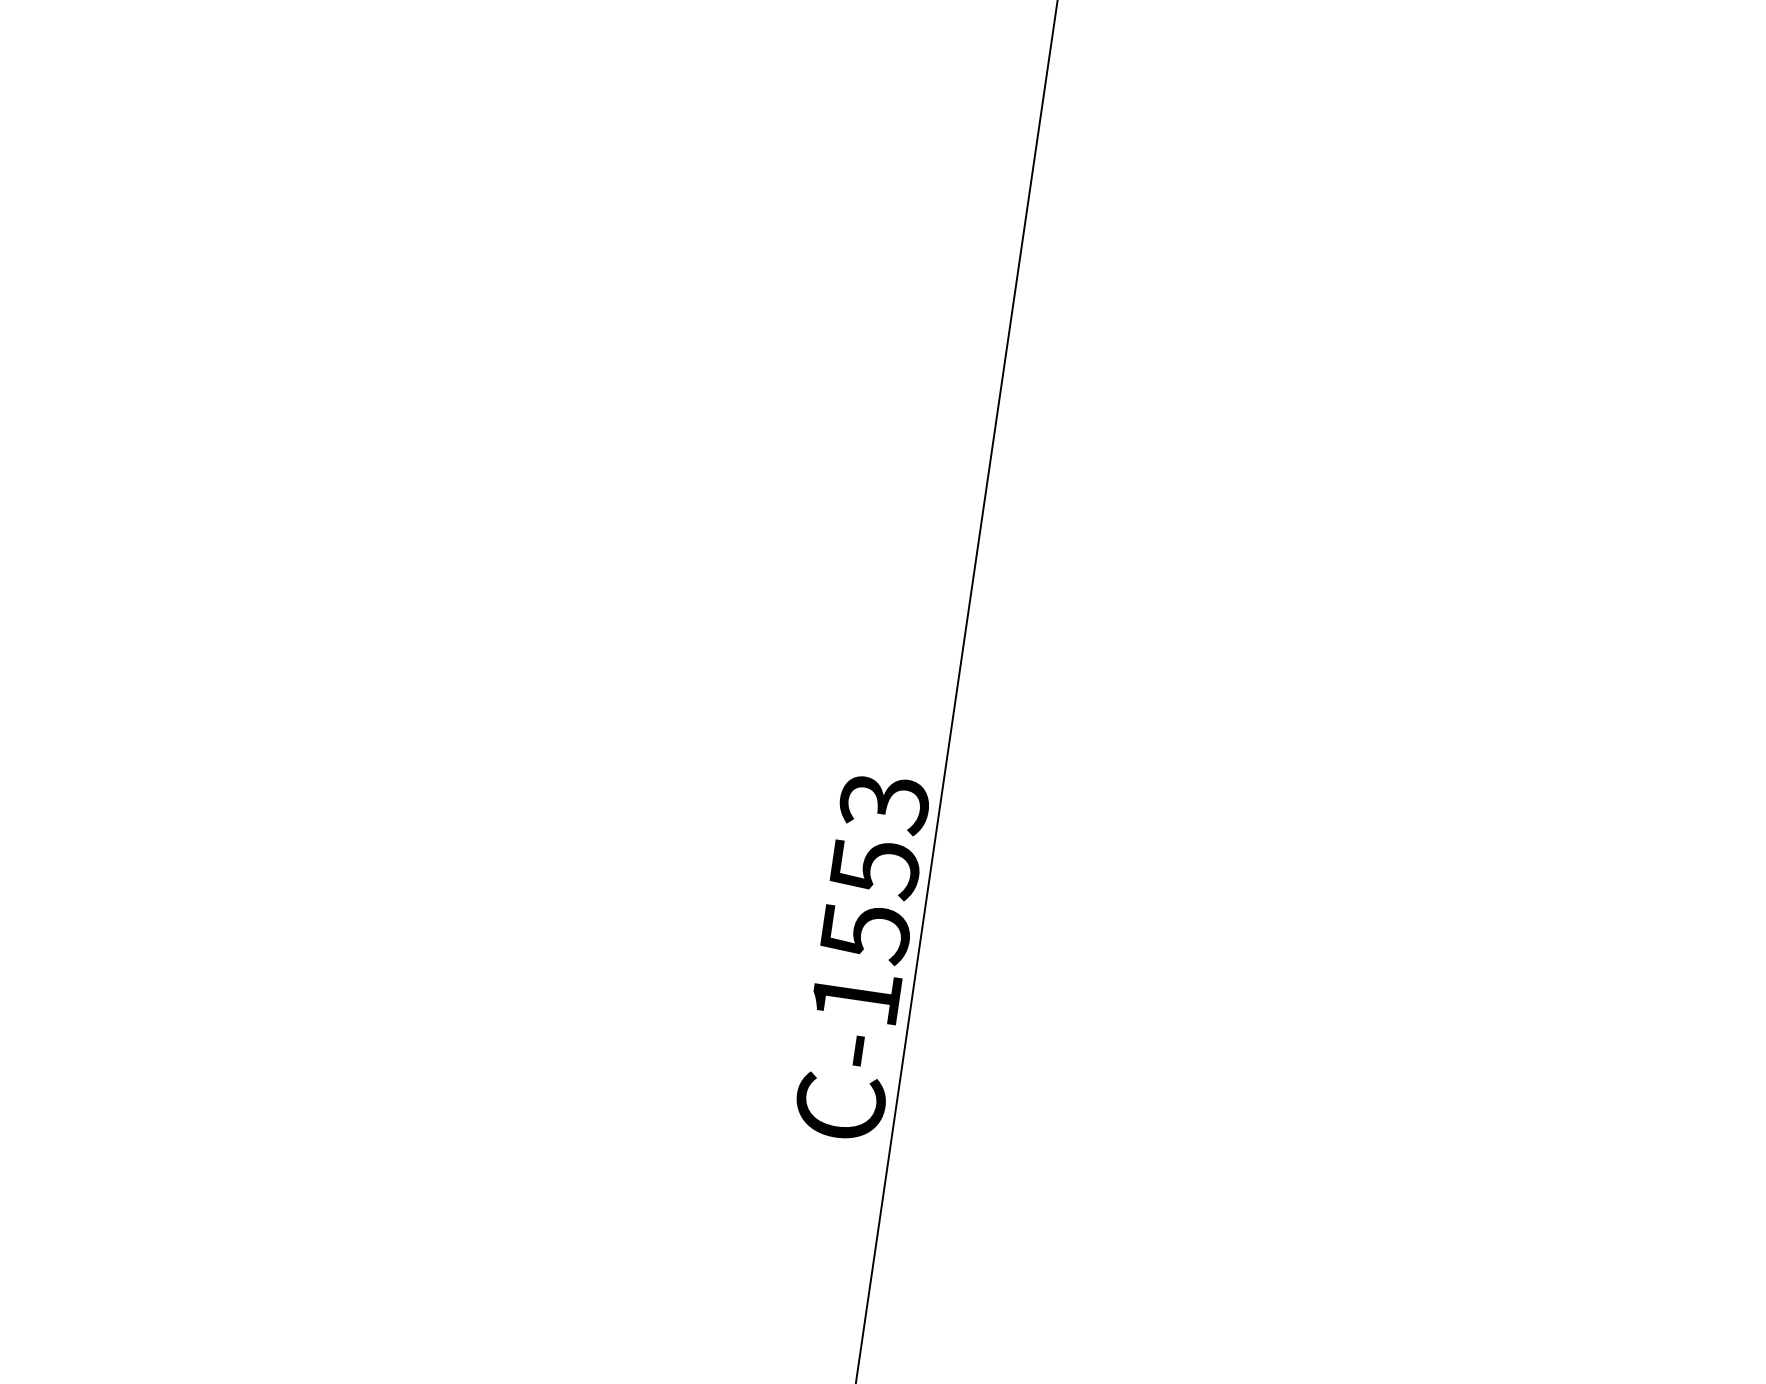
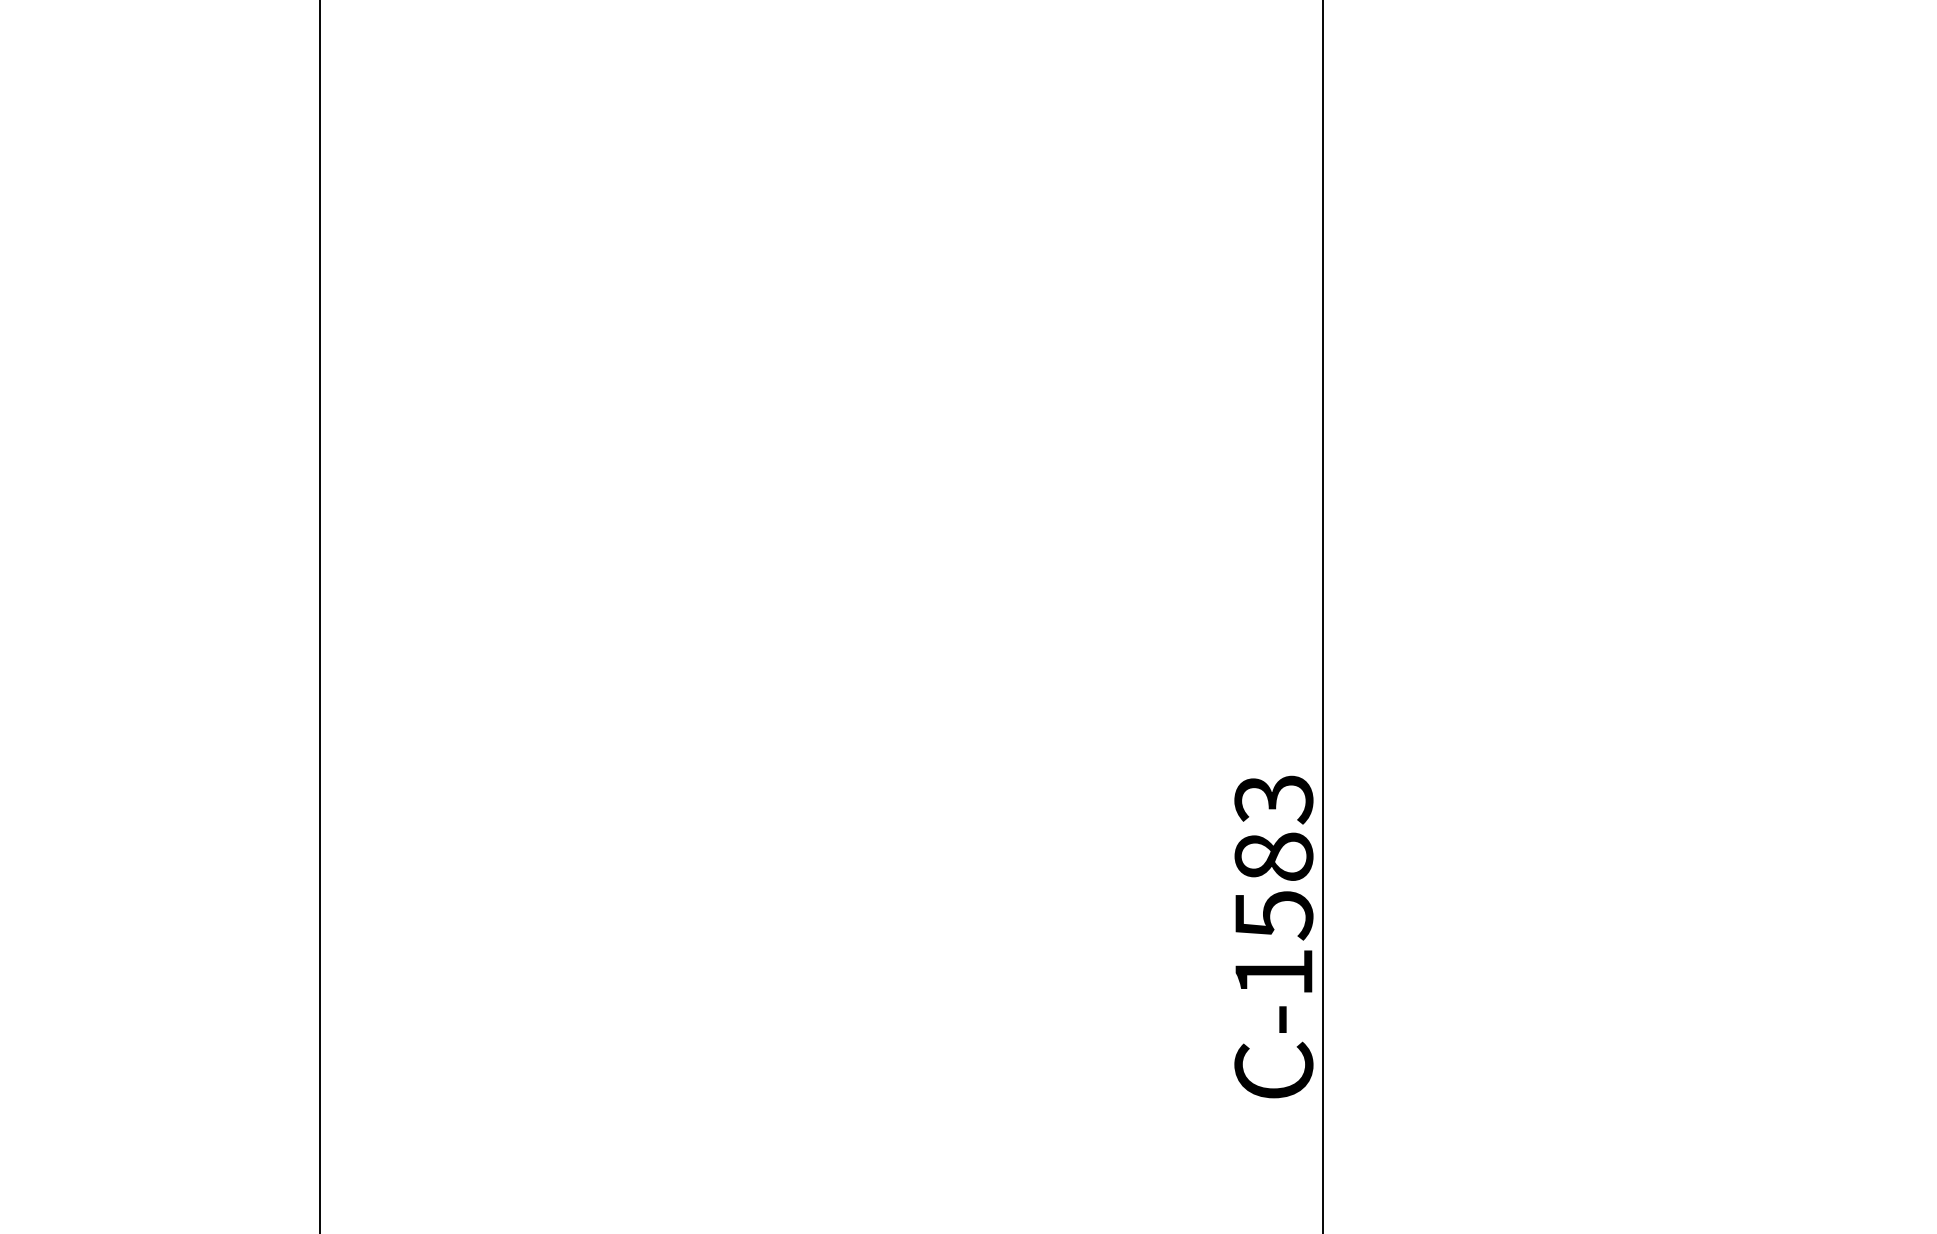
text: (874, 868) -> (1273, 857), -1553 -> -1583

